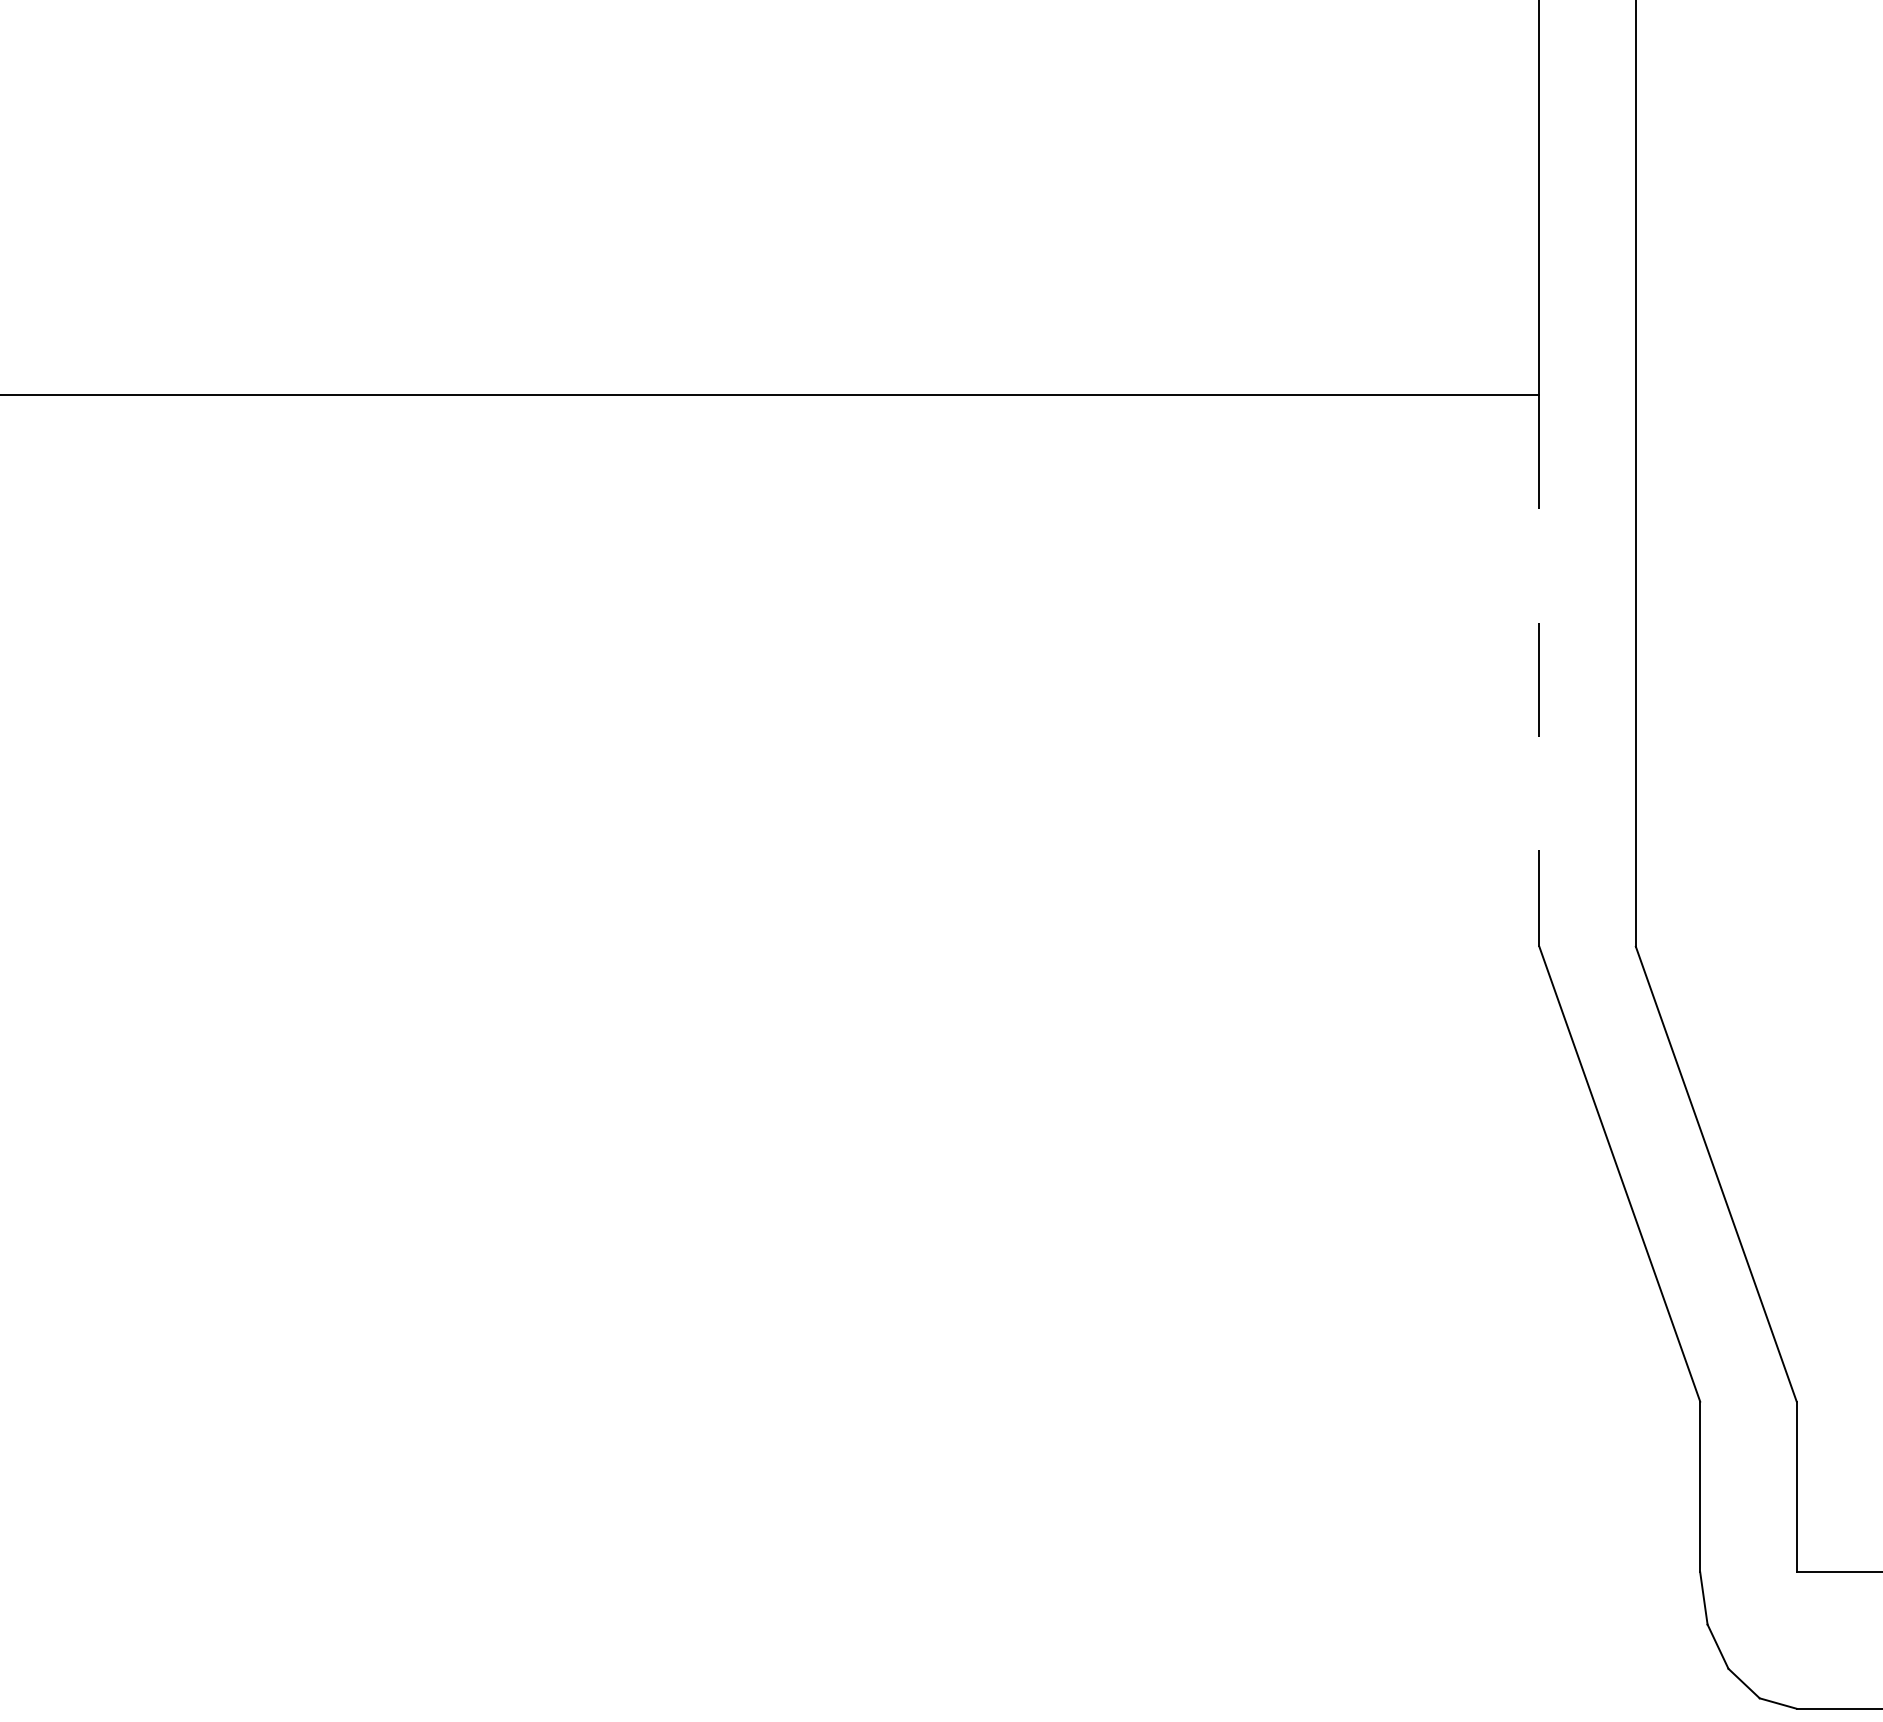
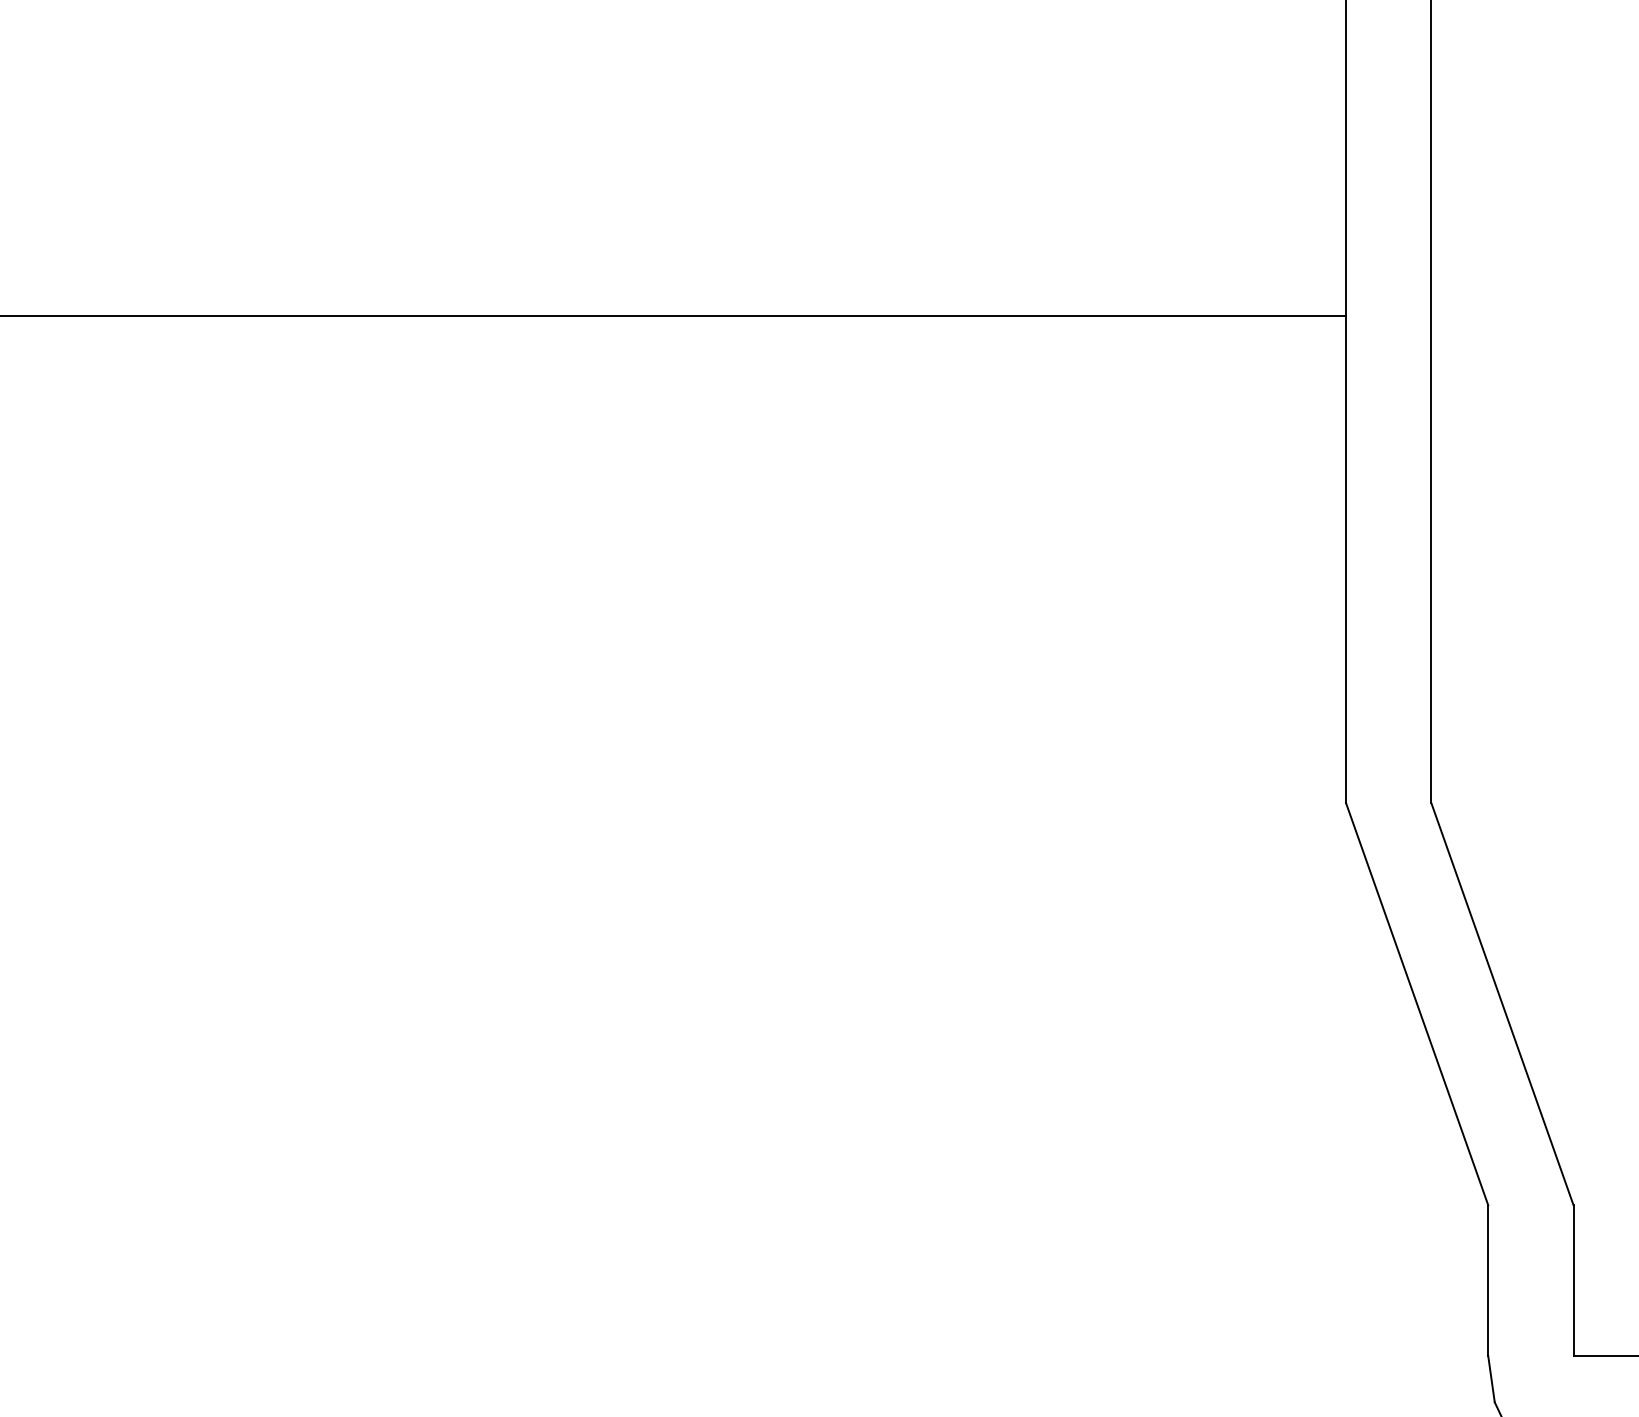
line: (1539, 671) -> (1346, 559), dashed -> solid

